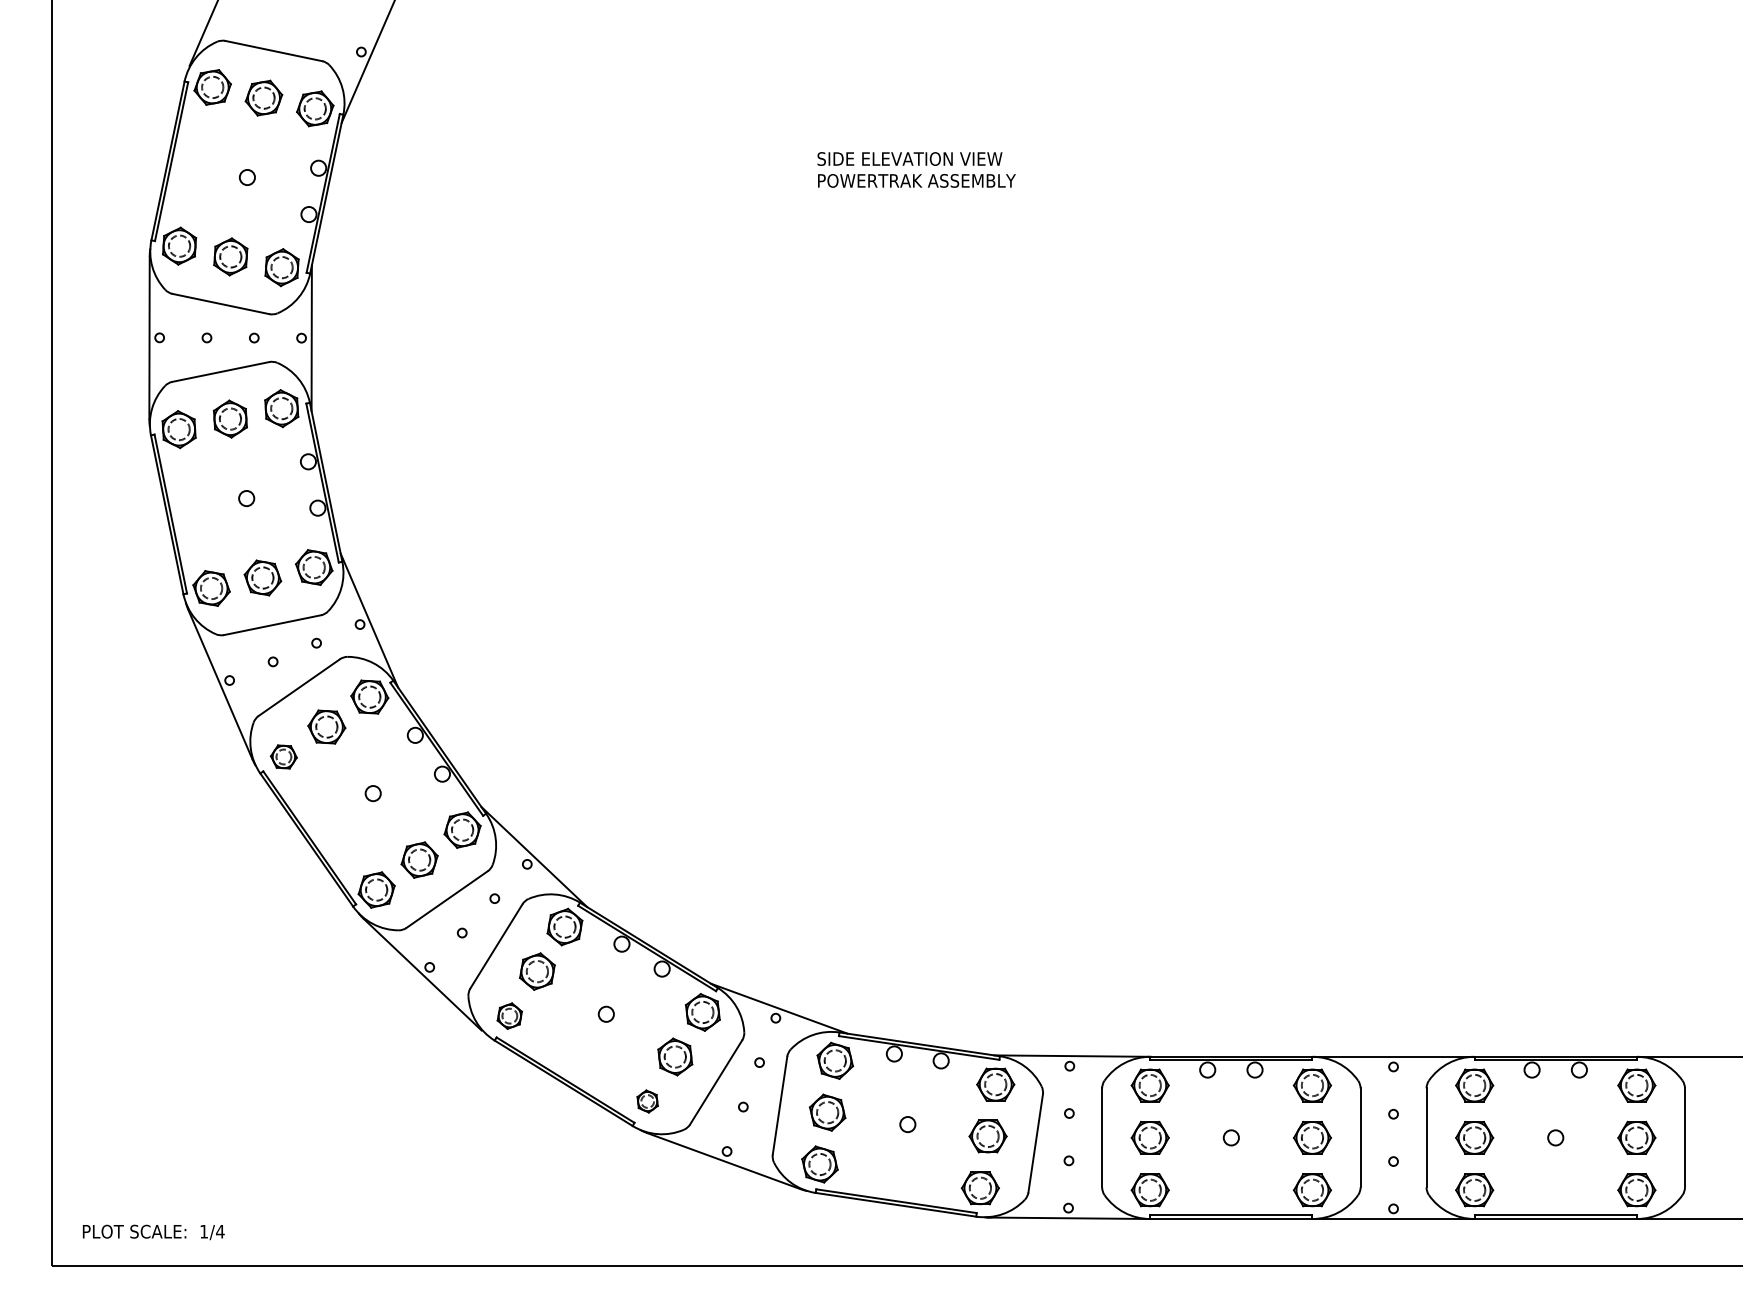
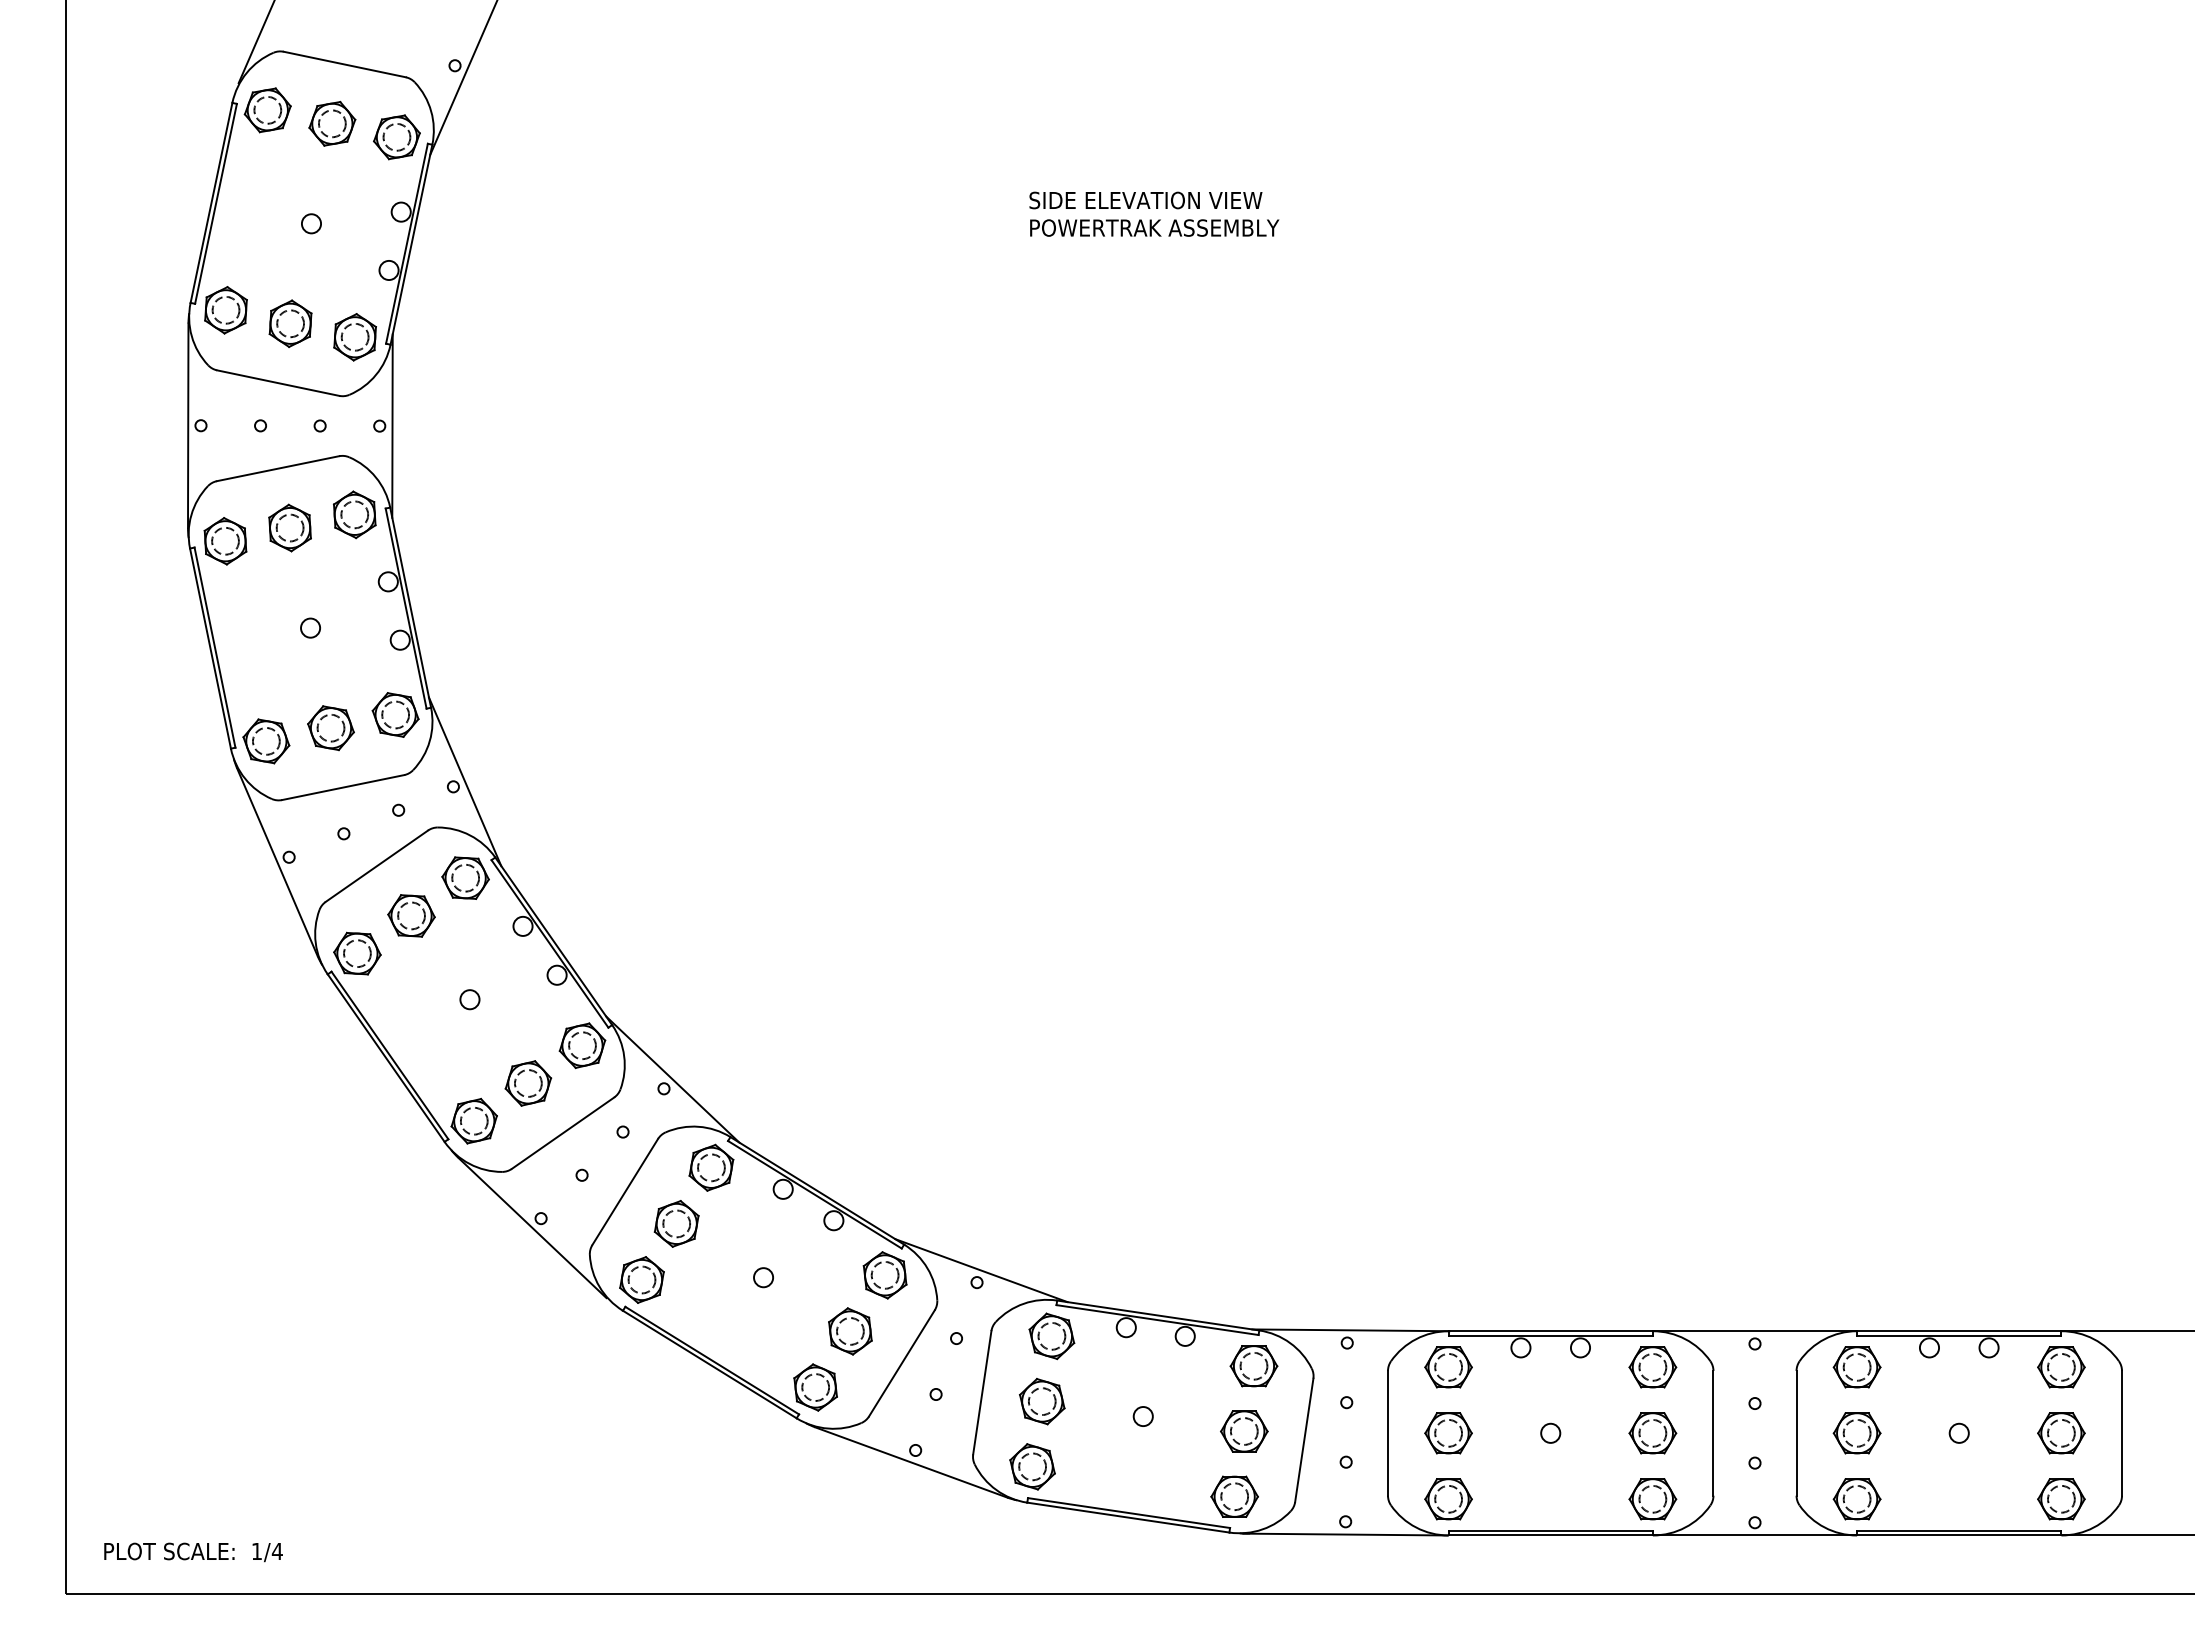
part: (283, 756) -> (357, 953), size x1.43
part: (509, 1015) -> (641, 1279), size x1.43
part: (647, 1101) -> (815, 1387), size x1.67

